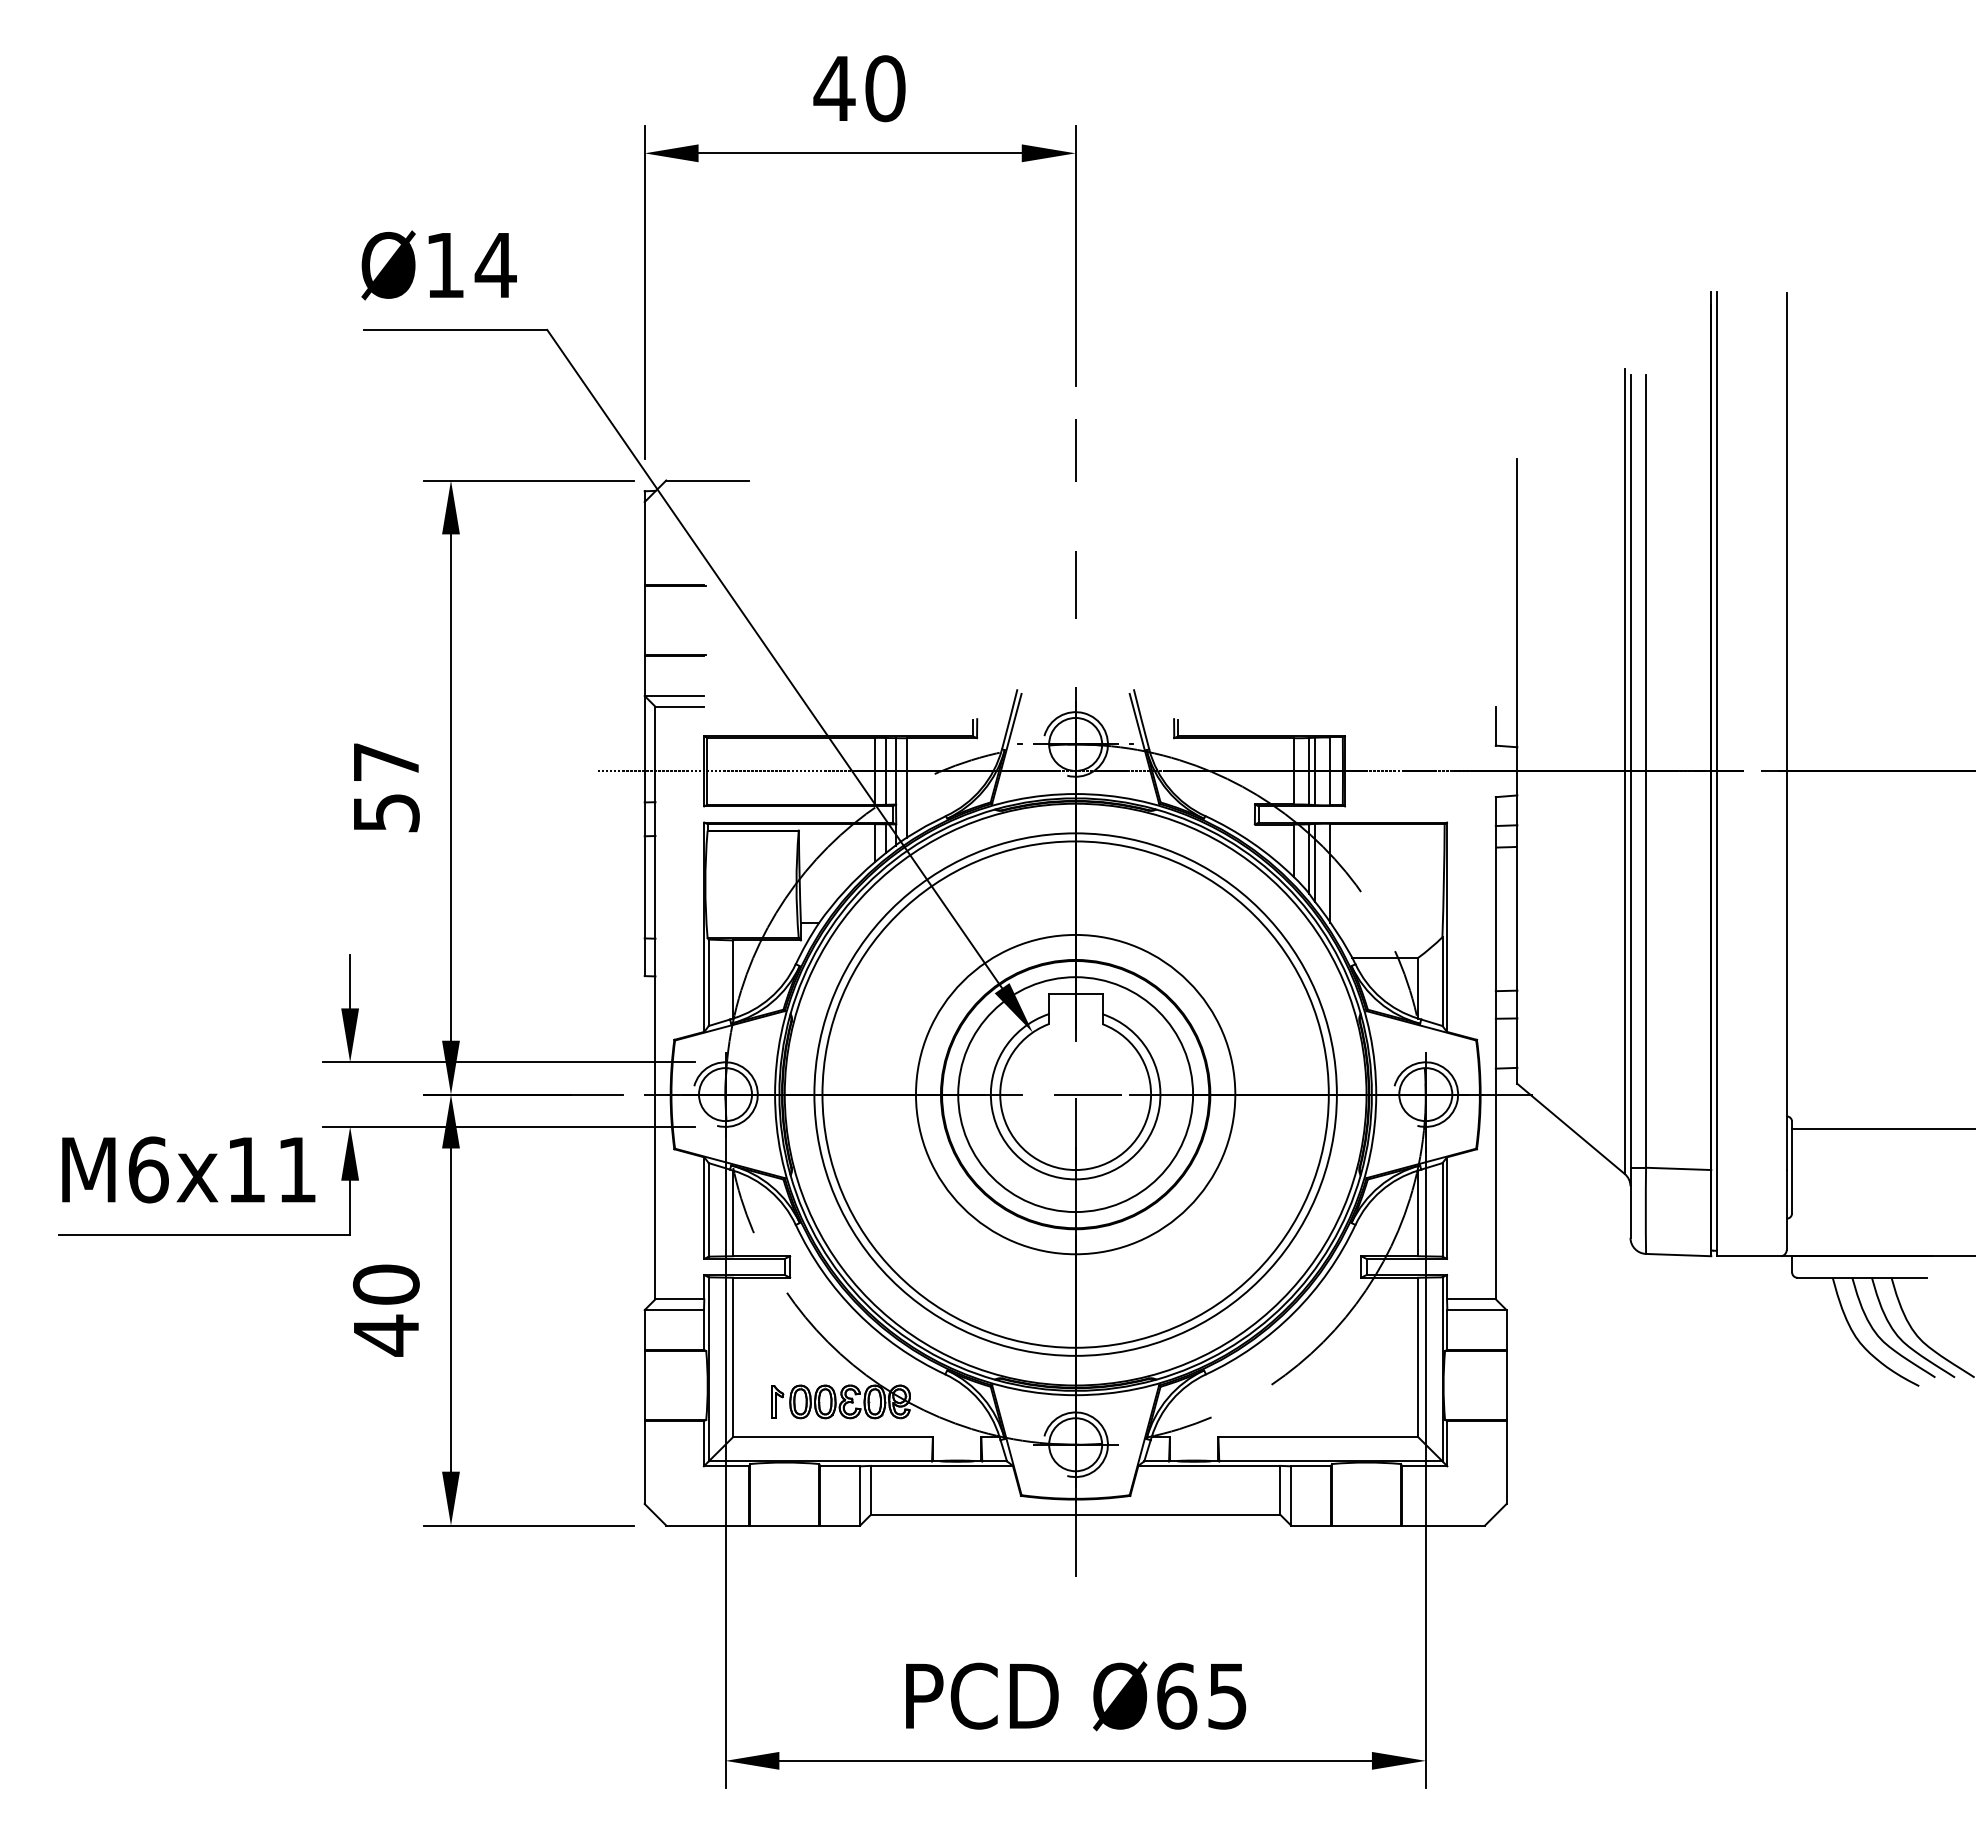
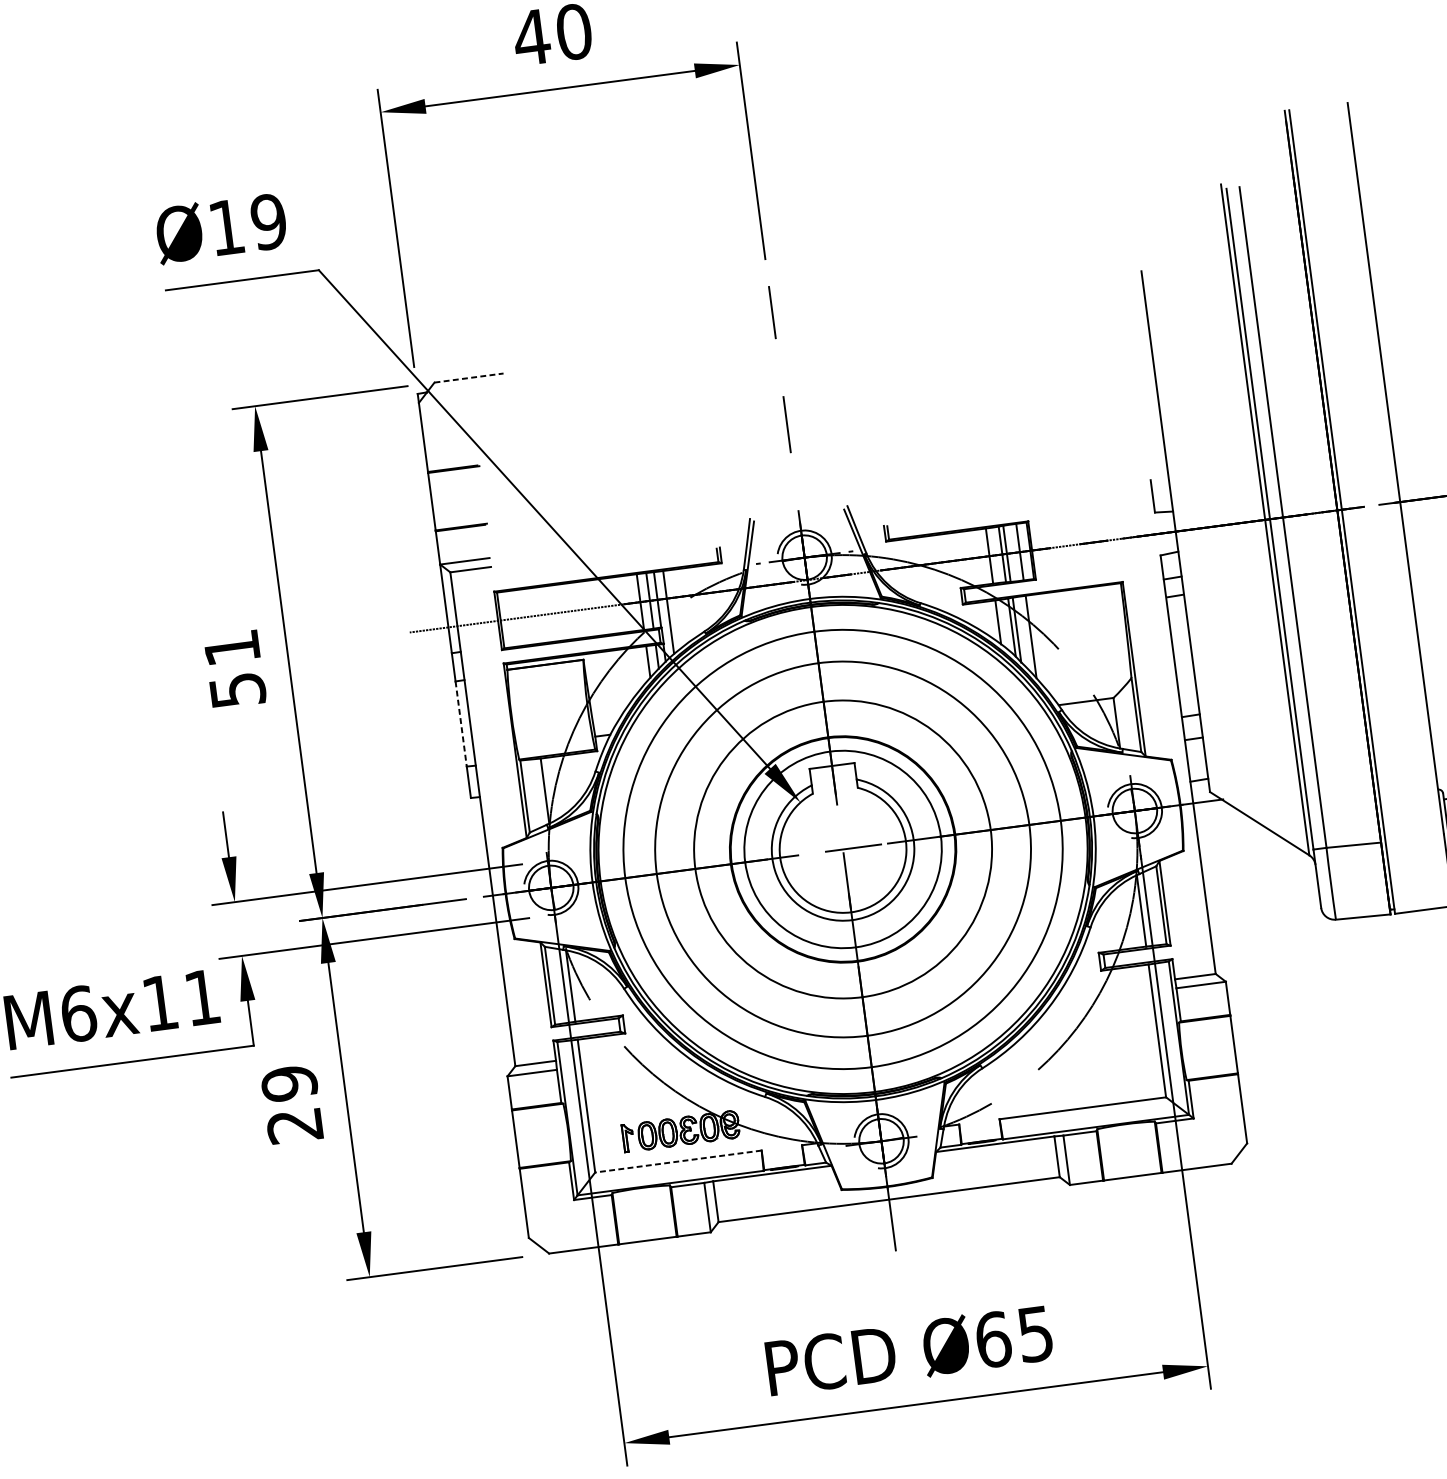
text: (495, 265) -> (268, 222), Ø14 -> Ø19
line: (708, 480) -> (469, 377), solid -> dashed
text: (386, 761) -> (232, 647), 57 -> 51
line: (644, 887) -> (461, 724), solid -> dashed
circle: (1075, 1094) -> (842, 849), size x0.7
circle: (1075, 1094) -> (842, 849), size x1.4
text: (385, 1310) -> (291, 1105), 40 -> 29
line: (833, 1437) -> (678, 1161), solid -> dashed

